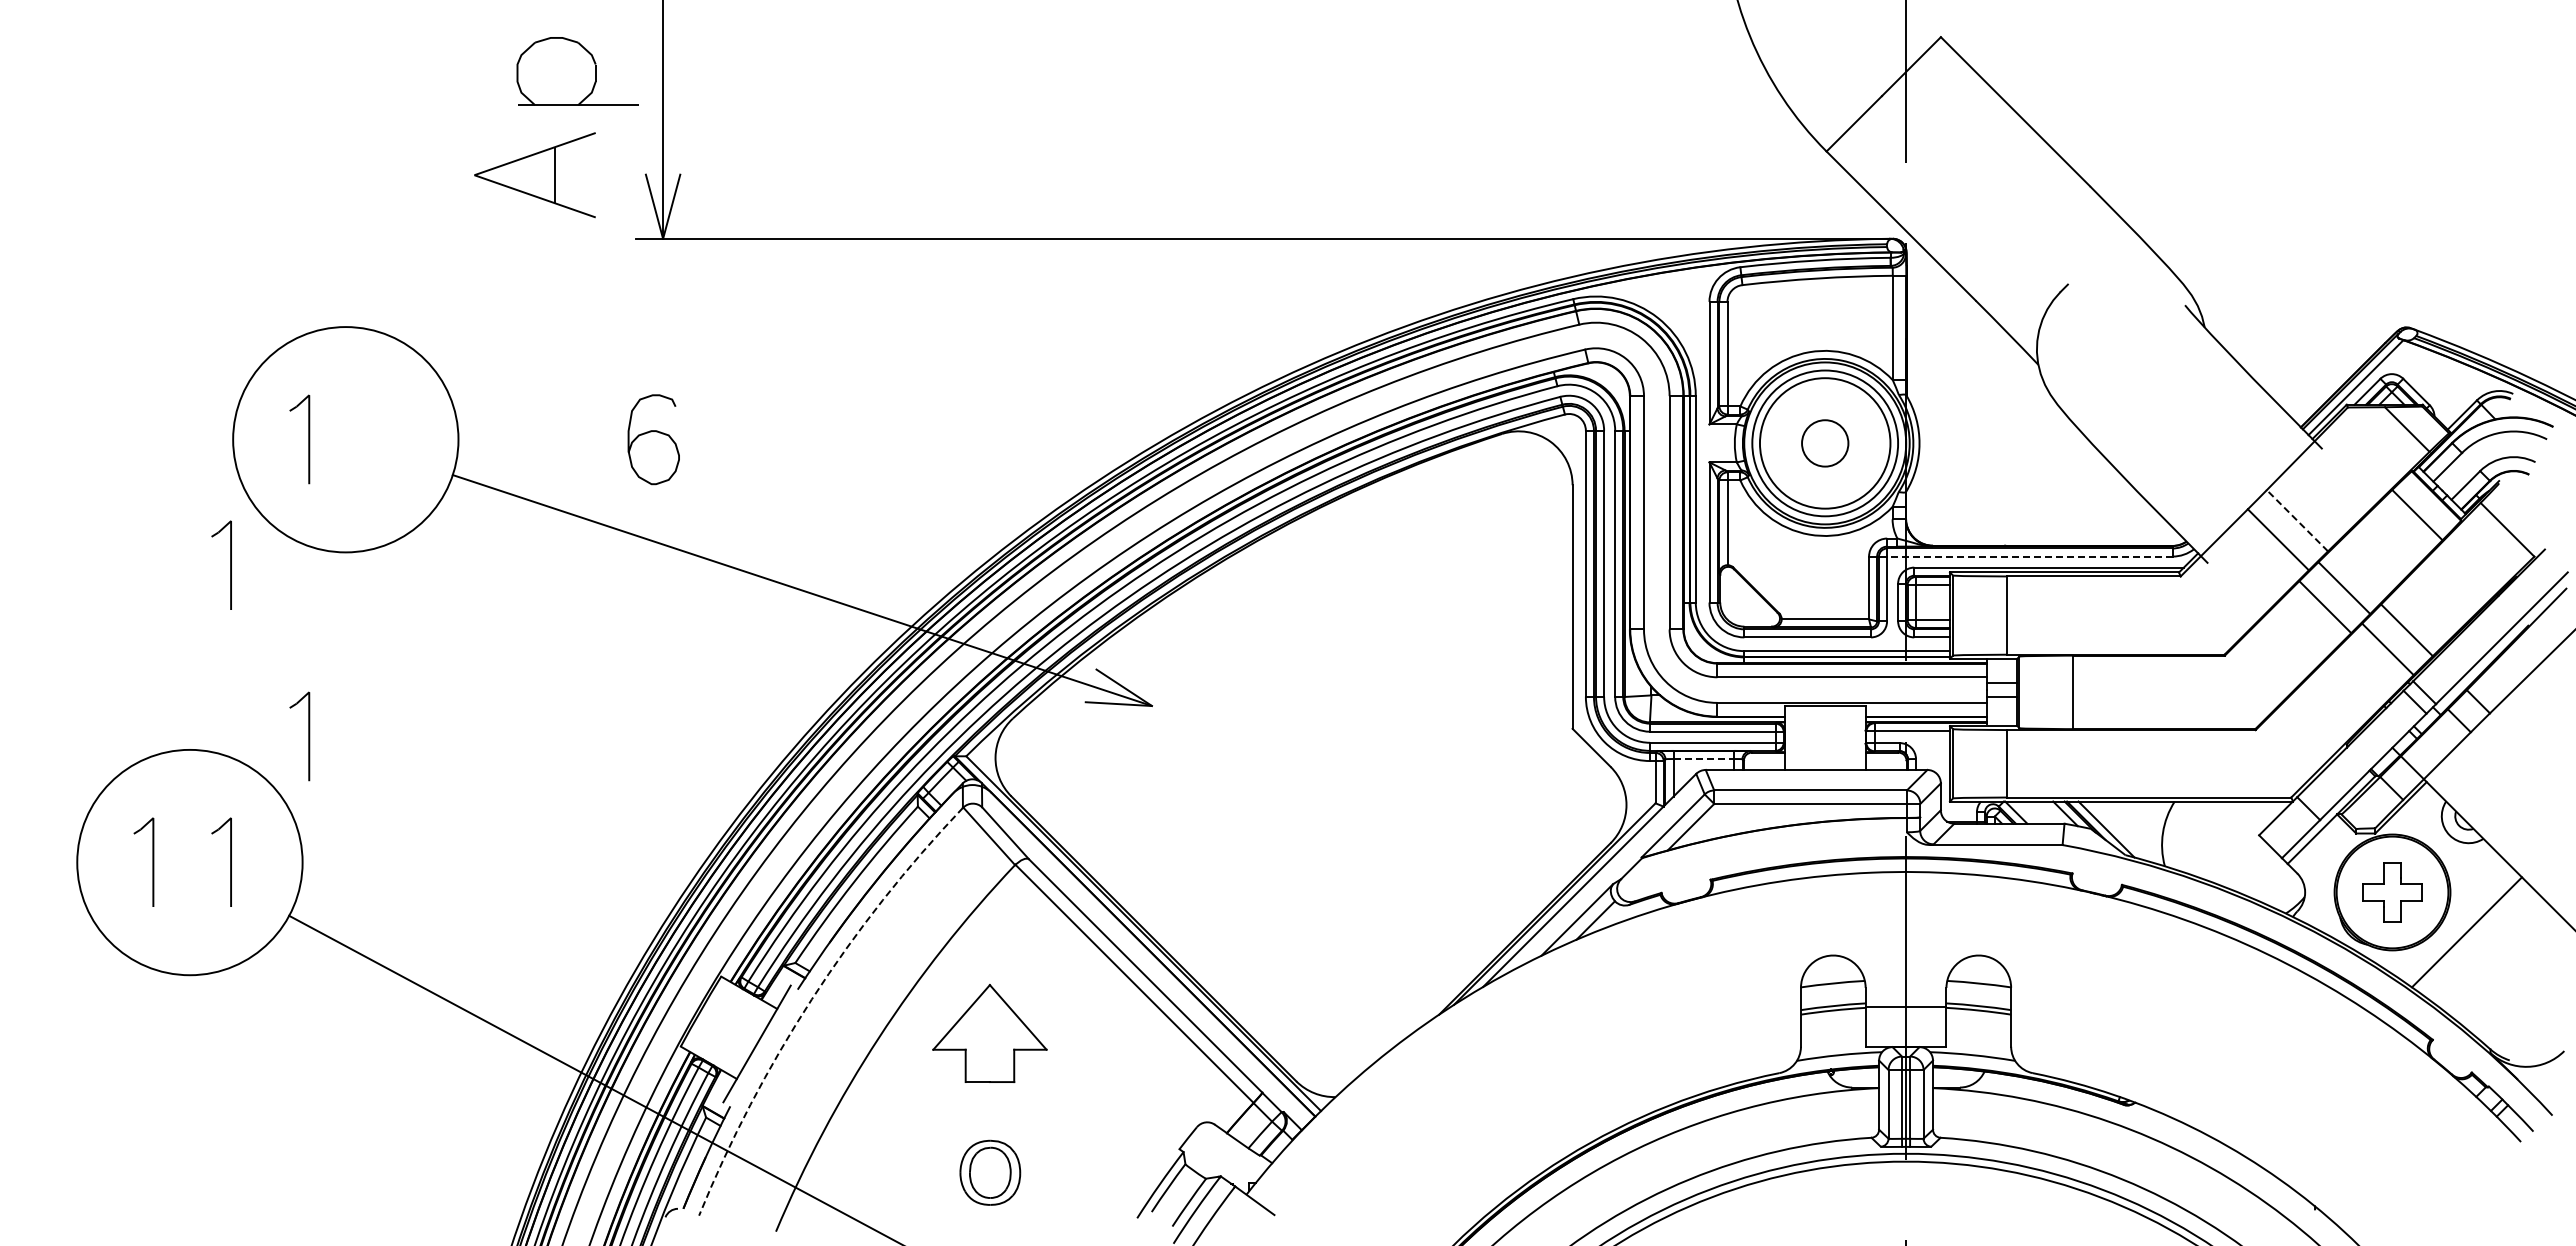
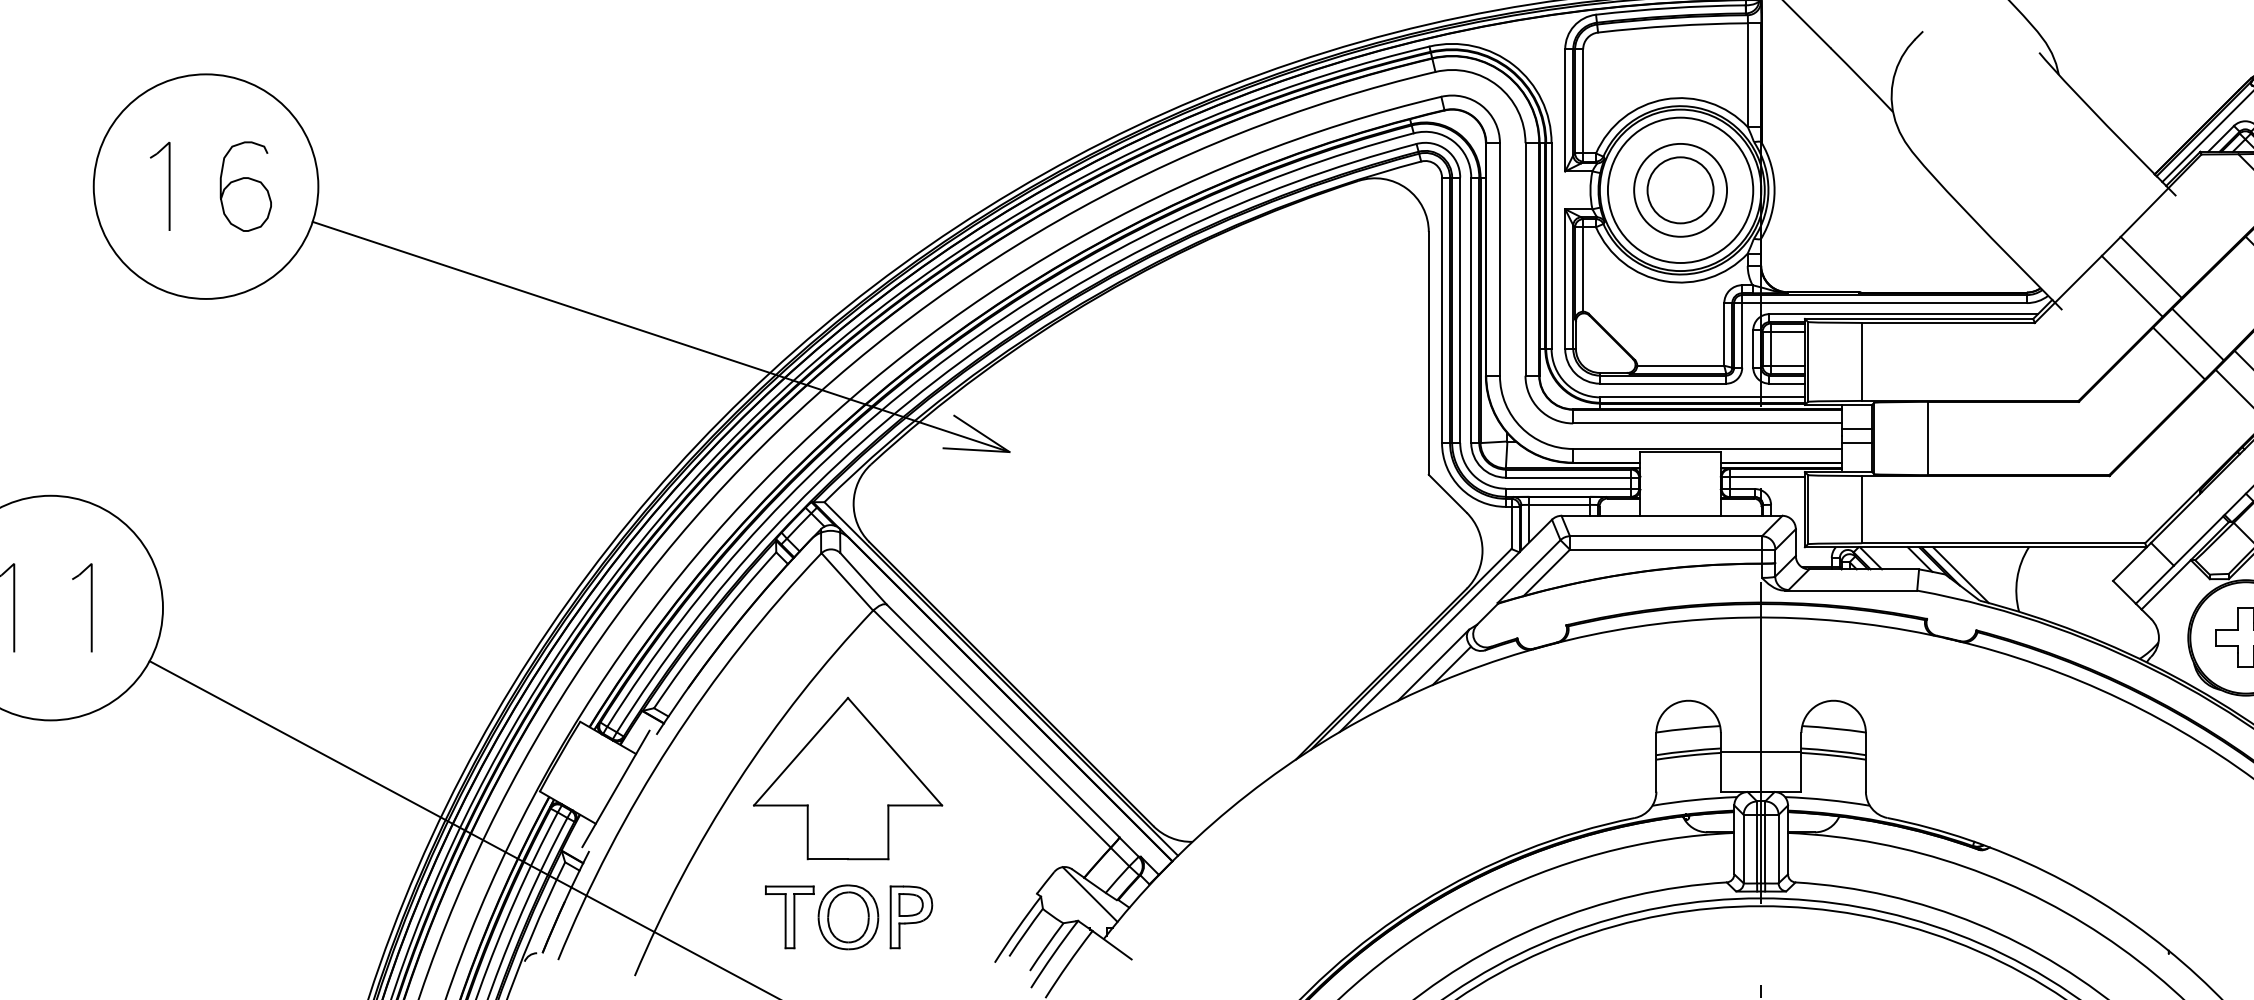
curve: (651, 432) -> (243, 179), moved
circle: (1824, 443) -> (1679, 190), size x0.71
circle: (1825, 443) -> (1680, 190), size x1.43
line: (2297, 520) -> (2151, 267), dashed -> solid
line: (2029, 556) -> (1884, 303), dashed -> solid
part: (230, 564) -> (91, 311), removed
part: (308, 736) -> (168, 482), removed
line: (1704, 759) -> (1560, 505), dashed -> solid
arc: (811, 999) -> (670, 744), dashed -> solid
part: (989, 1033) -> (847, 778), size x1.67
line: (1232, 1149) -> (1089, 894), added
part: (931, 1172) -> (789, 917), added
part: (1053, 1172) -> (911, 917), added

